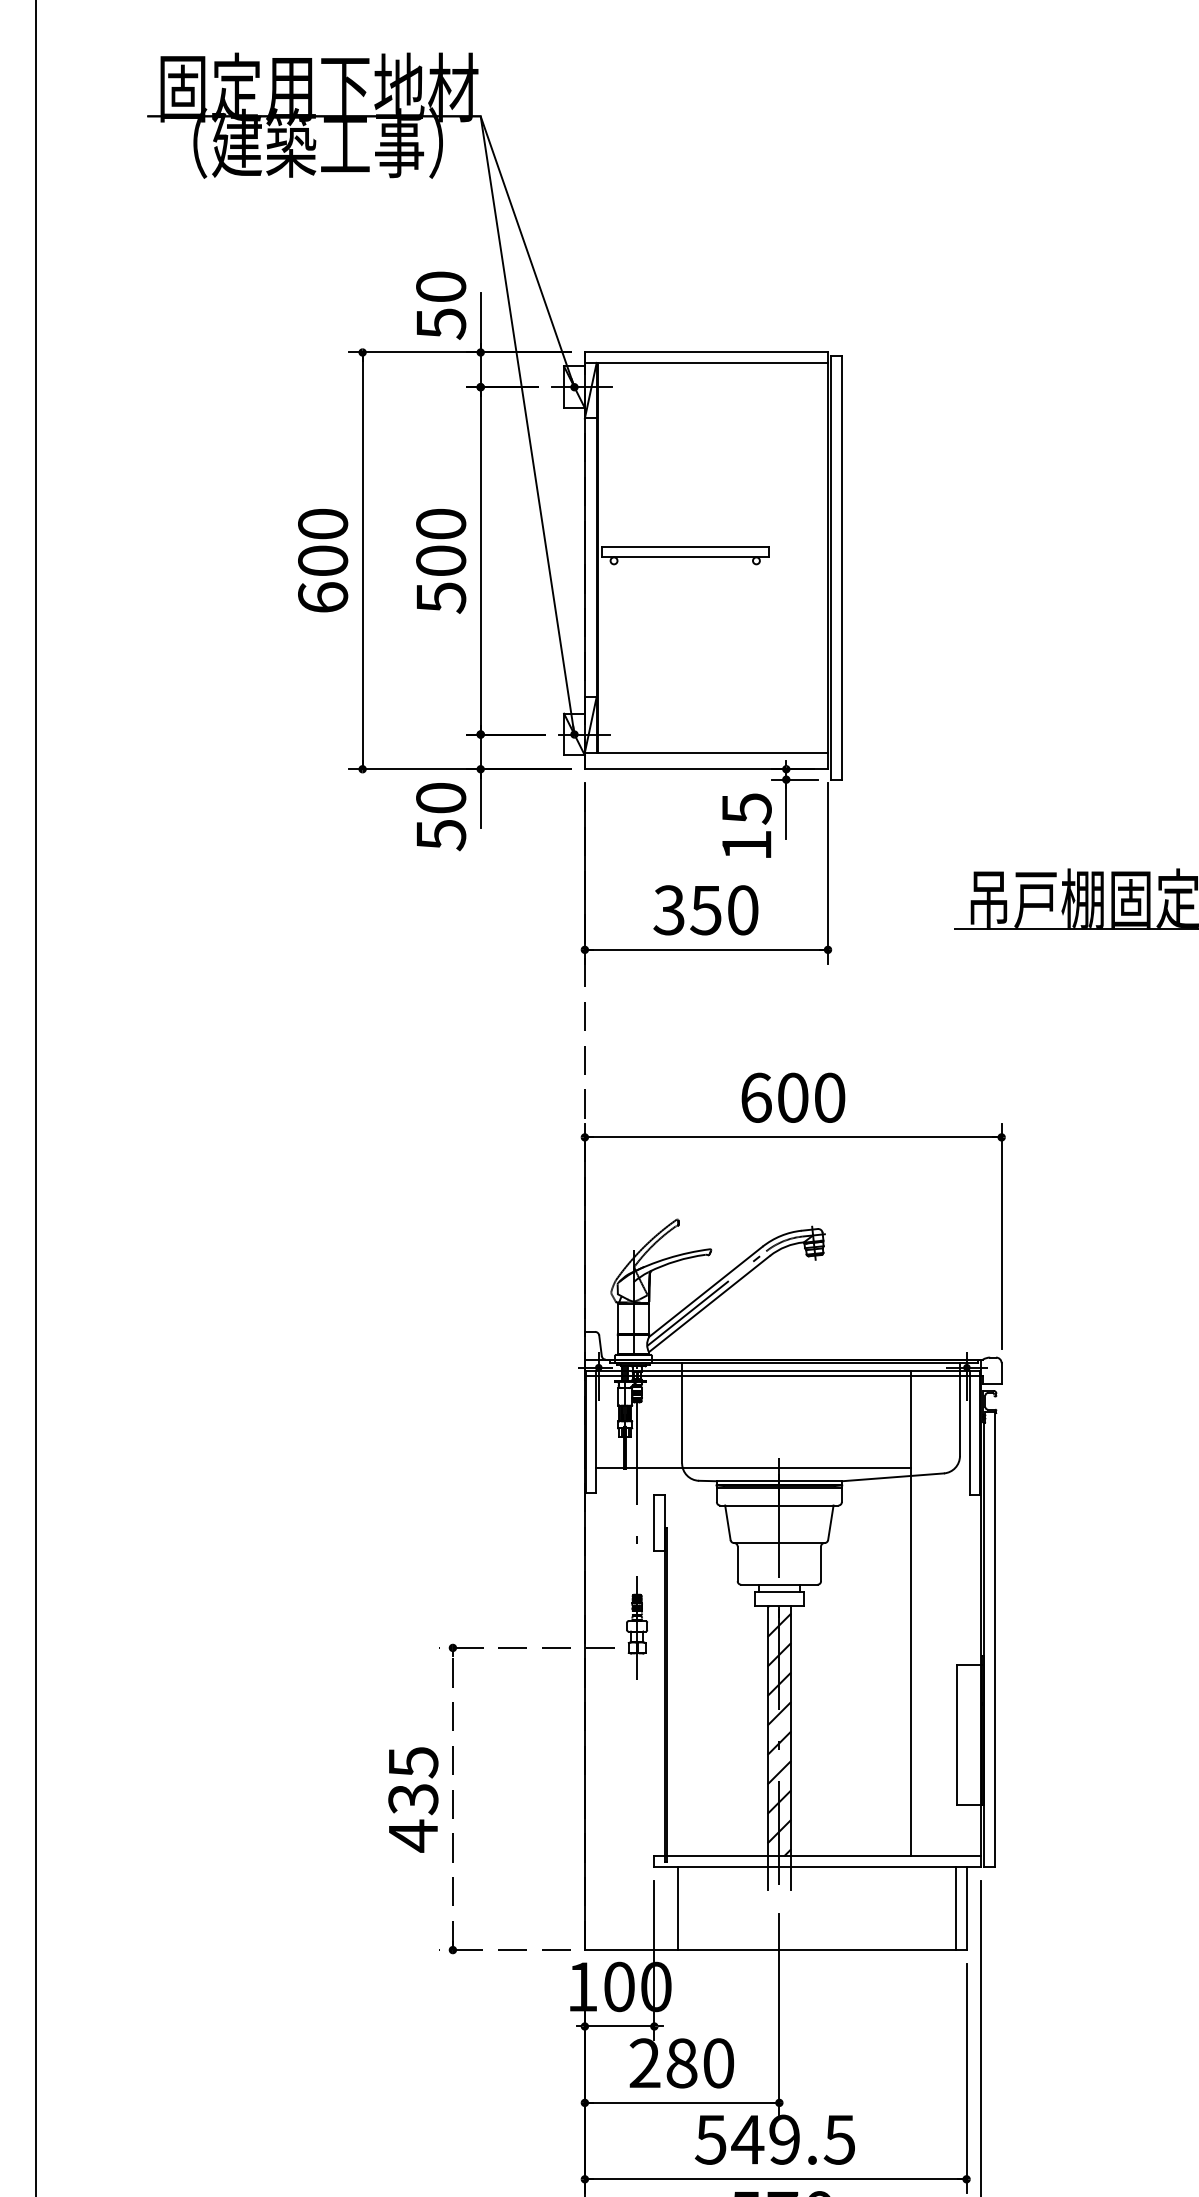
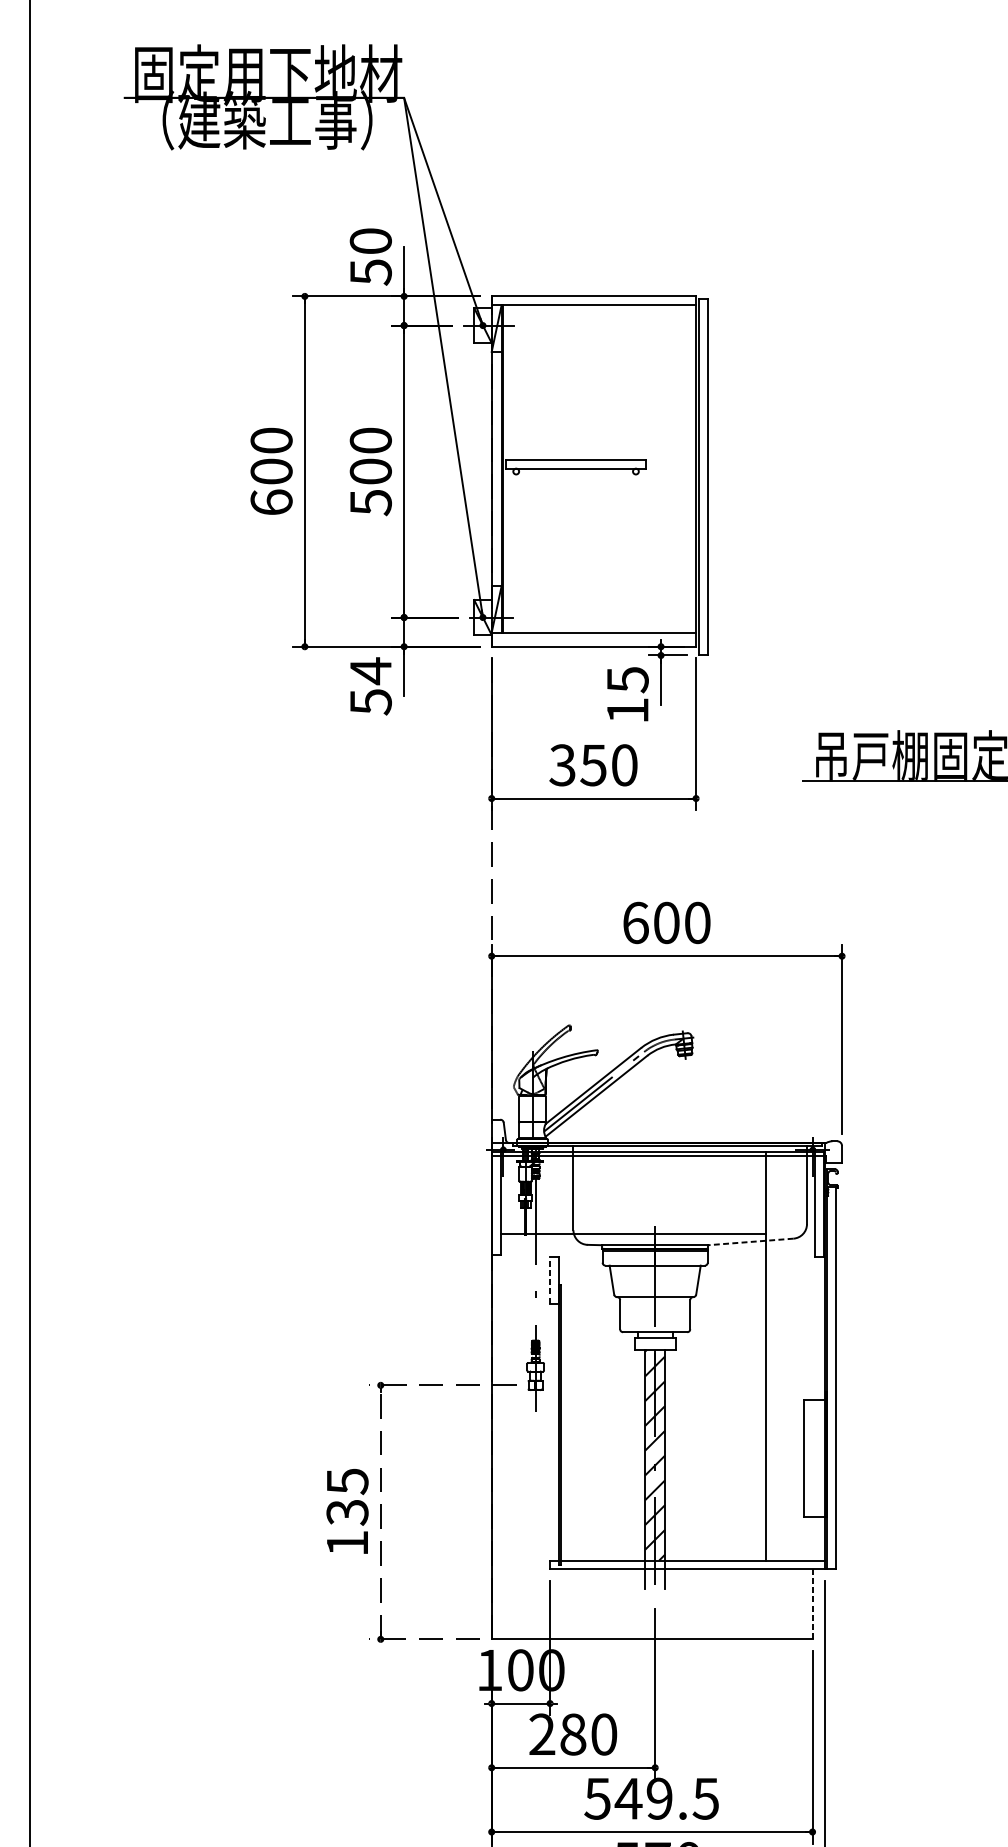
text: (441, 798) -> (371, 671), 50 -> 54
line: (893, 1477) -> (751, 1242), solid -> dashed
line: (654, 1522) -> (550, 1279), solid -> dashed
text: (413, 1835) -> (347, 1543), 435 -> 135
line: (678, 1908) -> (570, 1604), removed
line: (956, 1908) -> (804, 1604), removed
line: (966, 1908) -> (812, 1604), solid -> dashed

